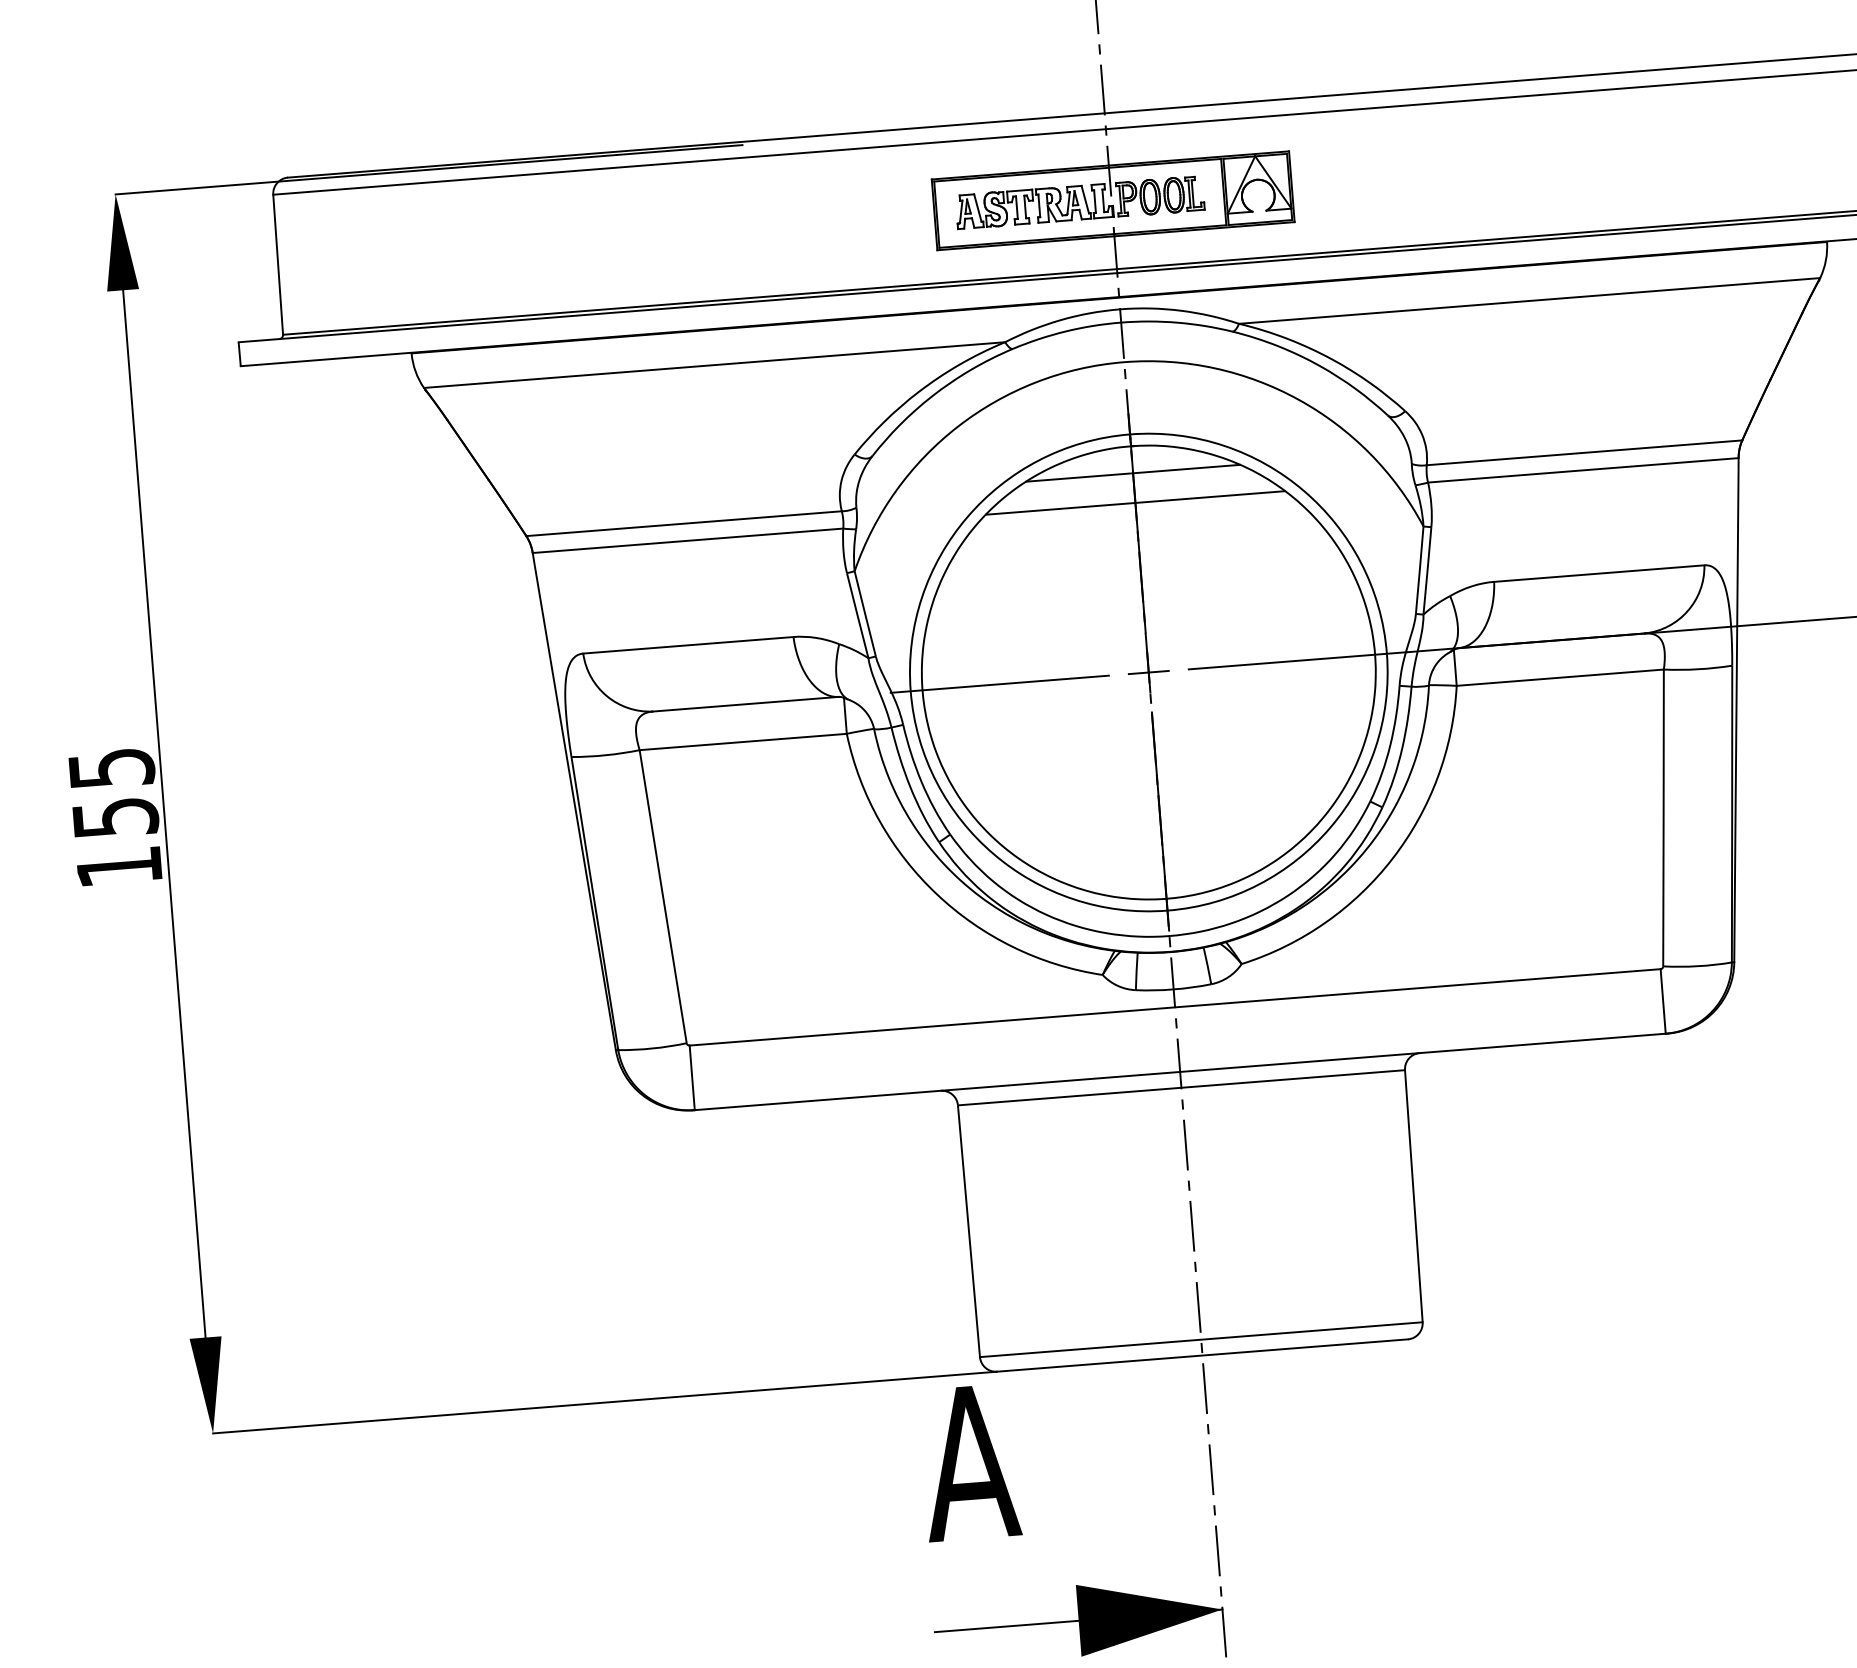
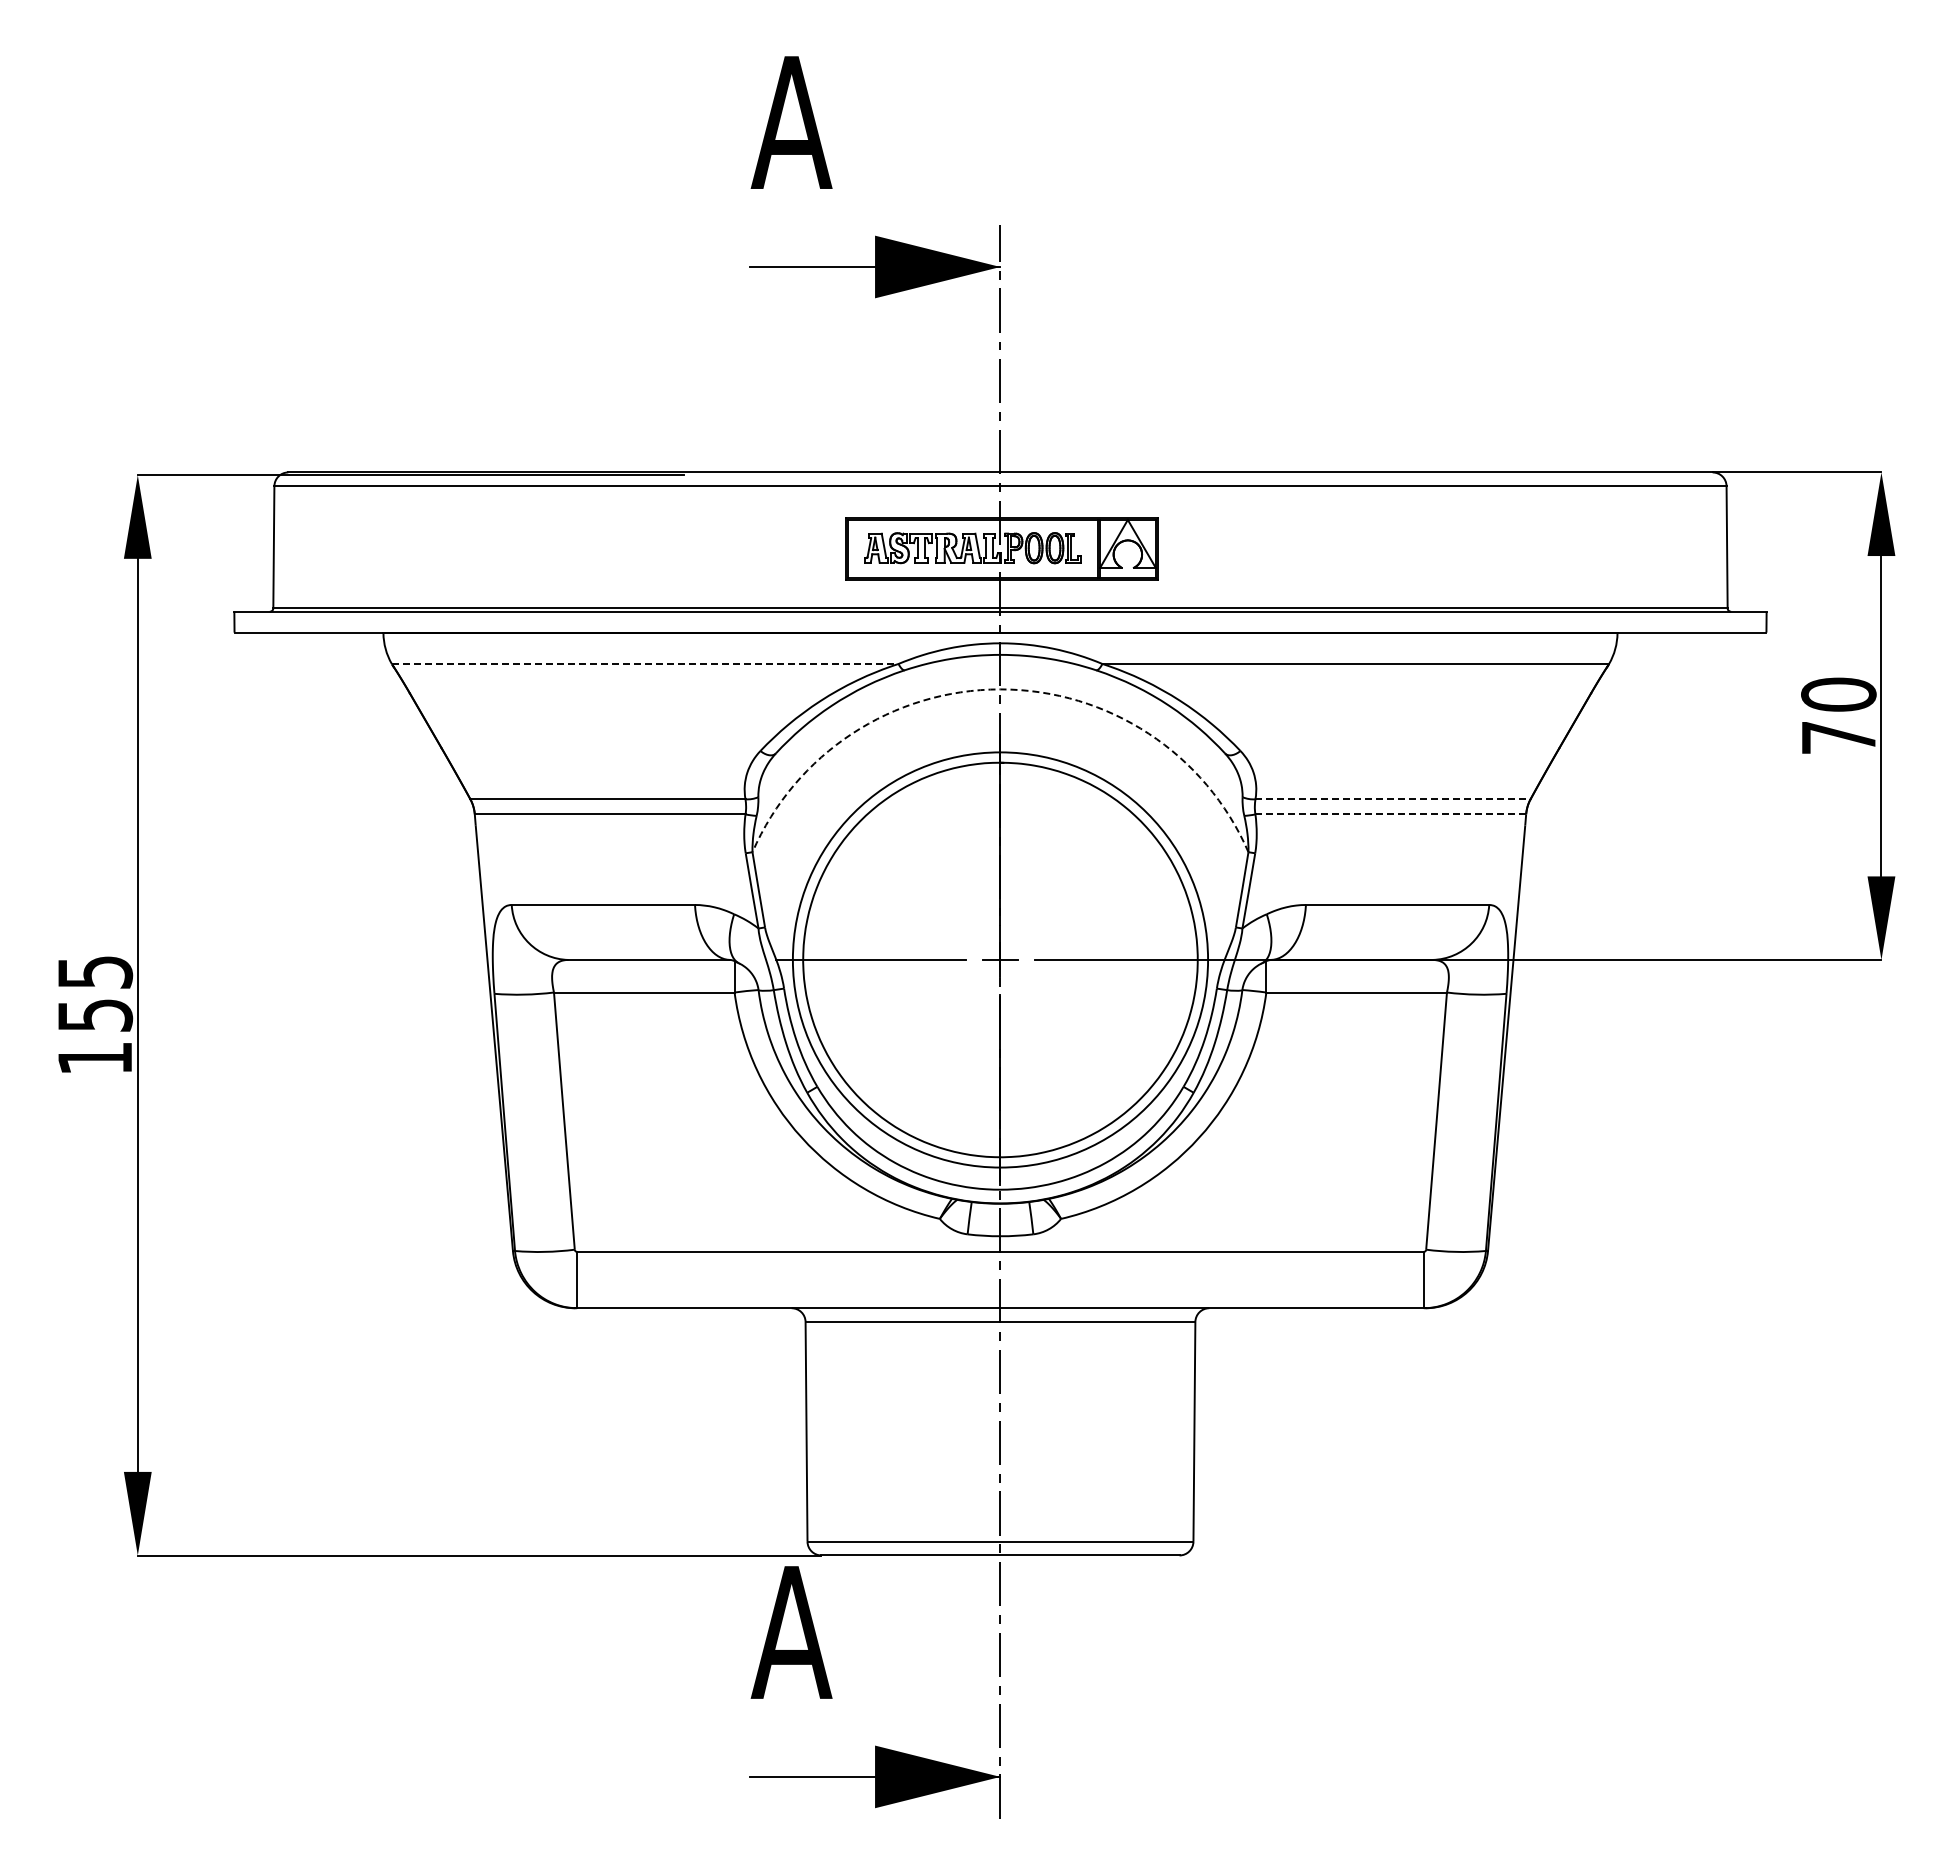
arc: (1124, 362) -> (1000, 689), solid -> dashed
line: (714, 364) -> (645, 663), solid -> dashed
line: (1585, 452) -> (1393, 799), solid -> dashed
line: (1584, 470) -> (1391, 814), solid -> dashed
line: (1133, 473) -> (1000, 786), removed
line: (1135, 503) -> (1000, 812), removed

